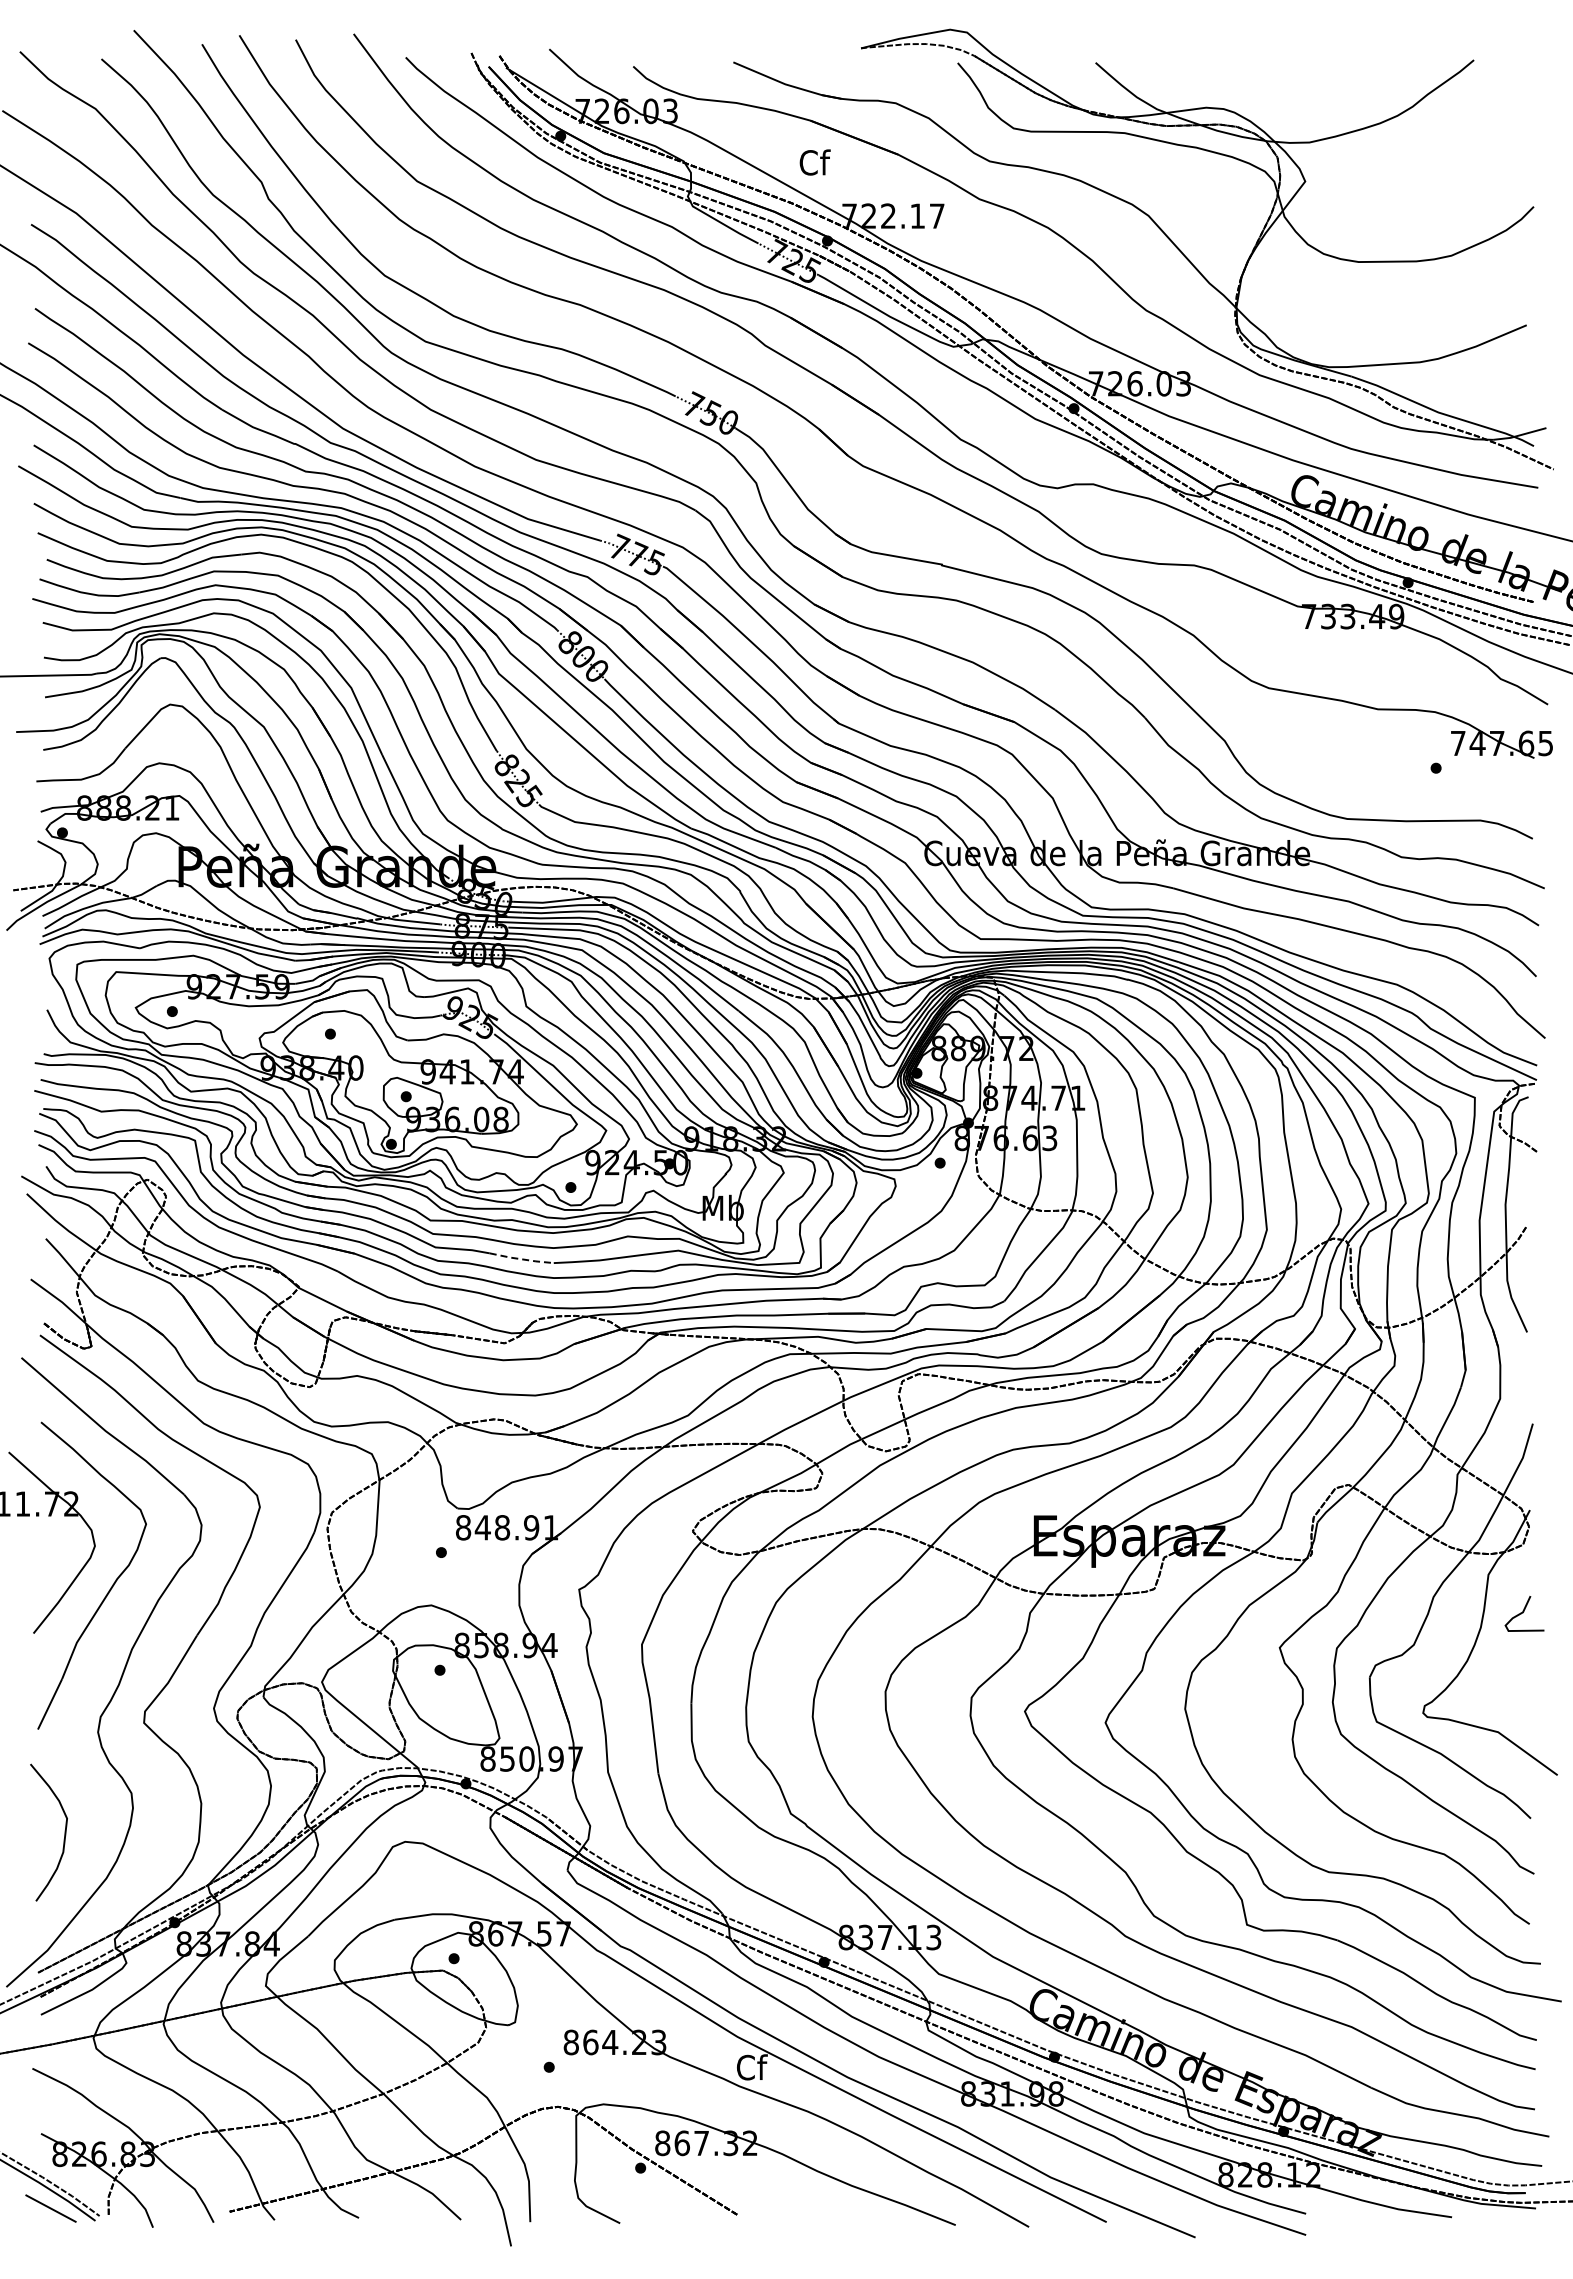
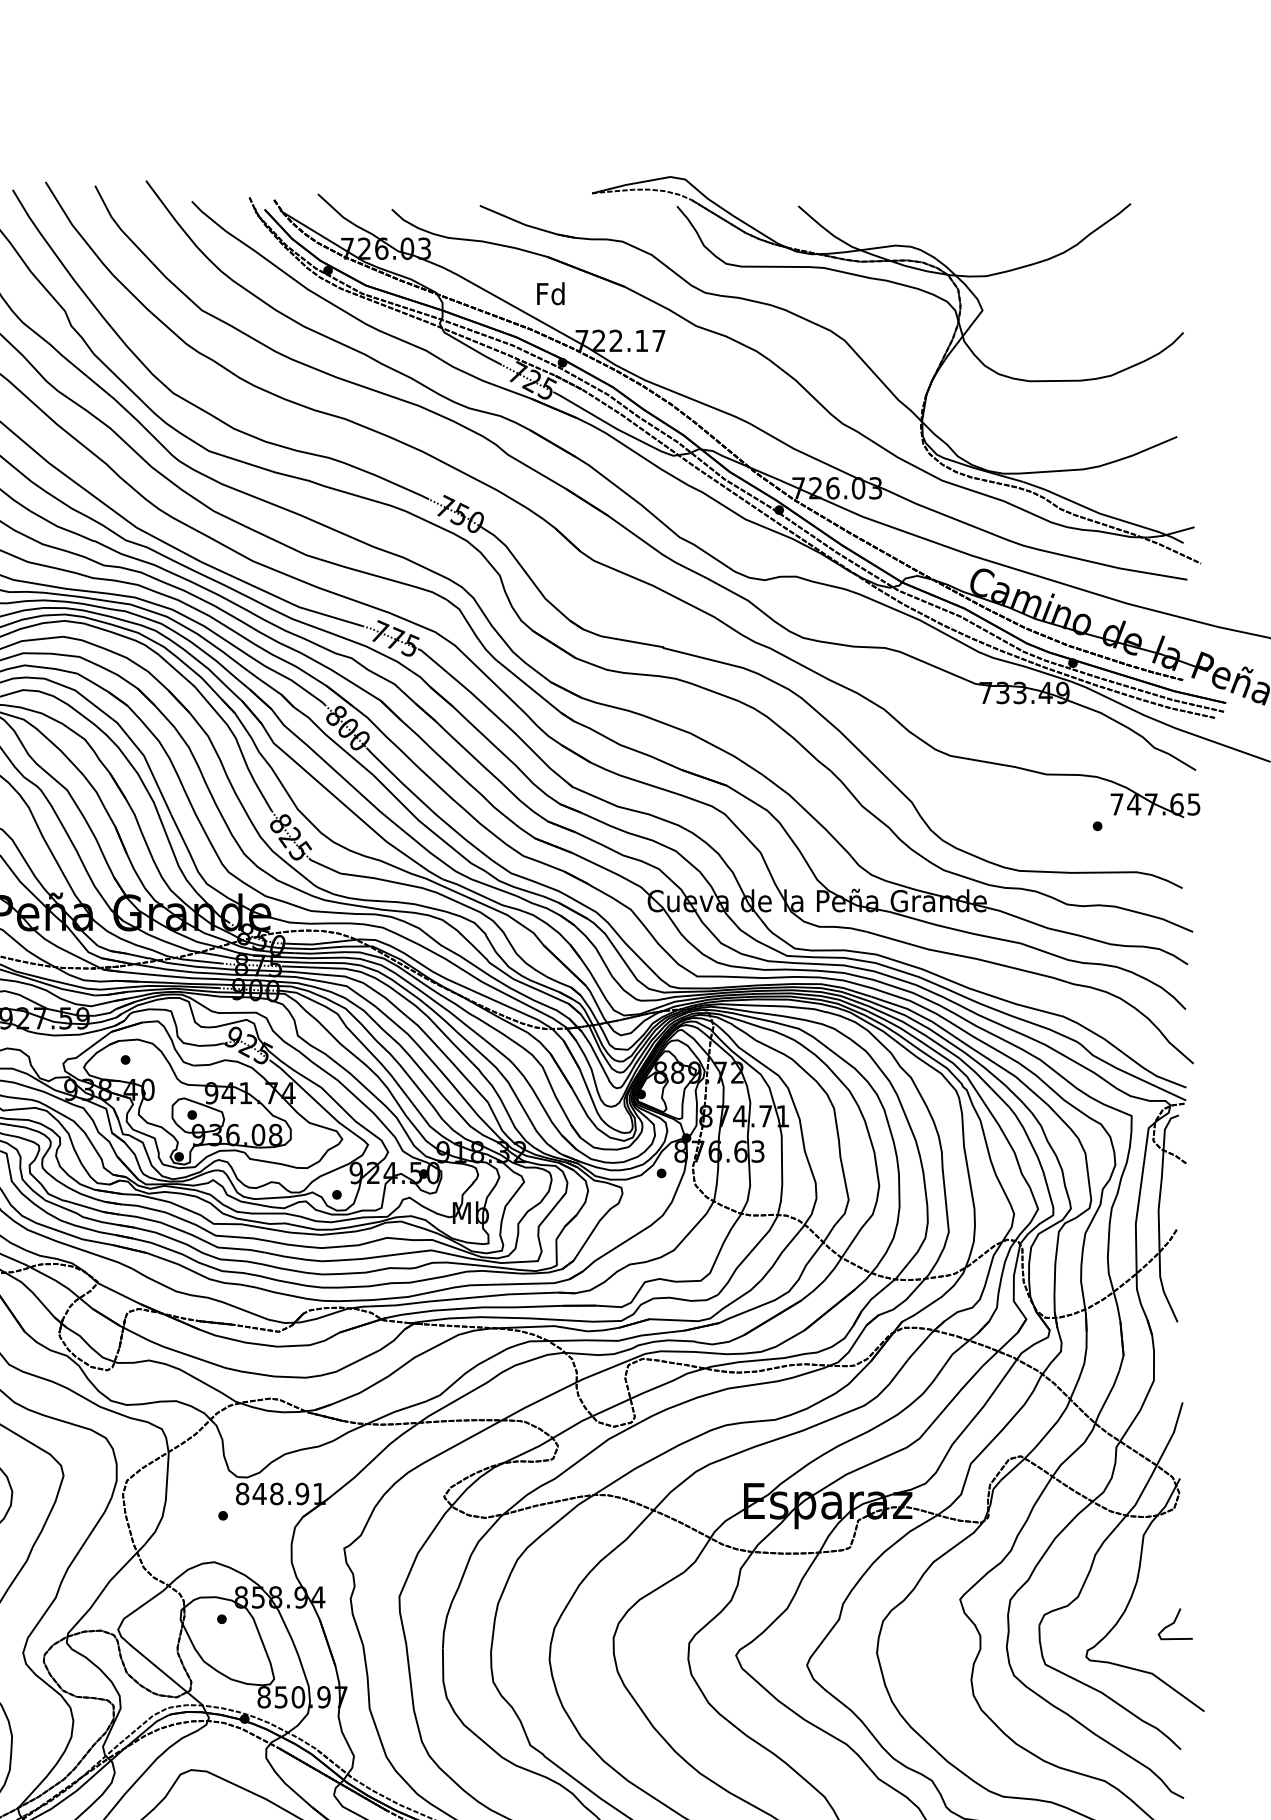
text: (814, 162) -> (551, 293), Cf -> Fd
line: (521, 1259) -> (293, 1258), dashed -> solid
curve: (1523, 1613) -> (1174, 1623), moved

